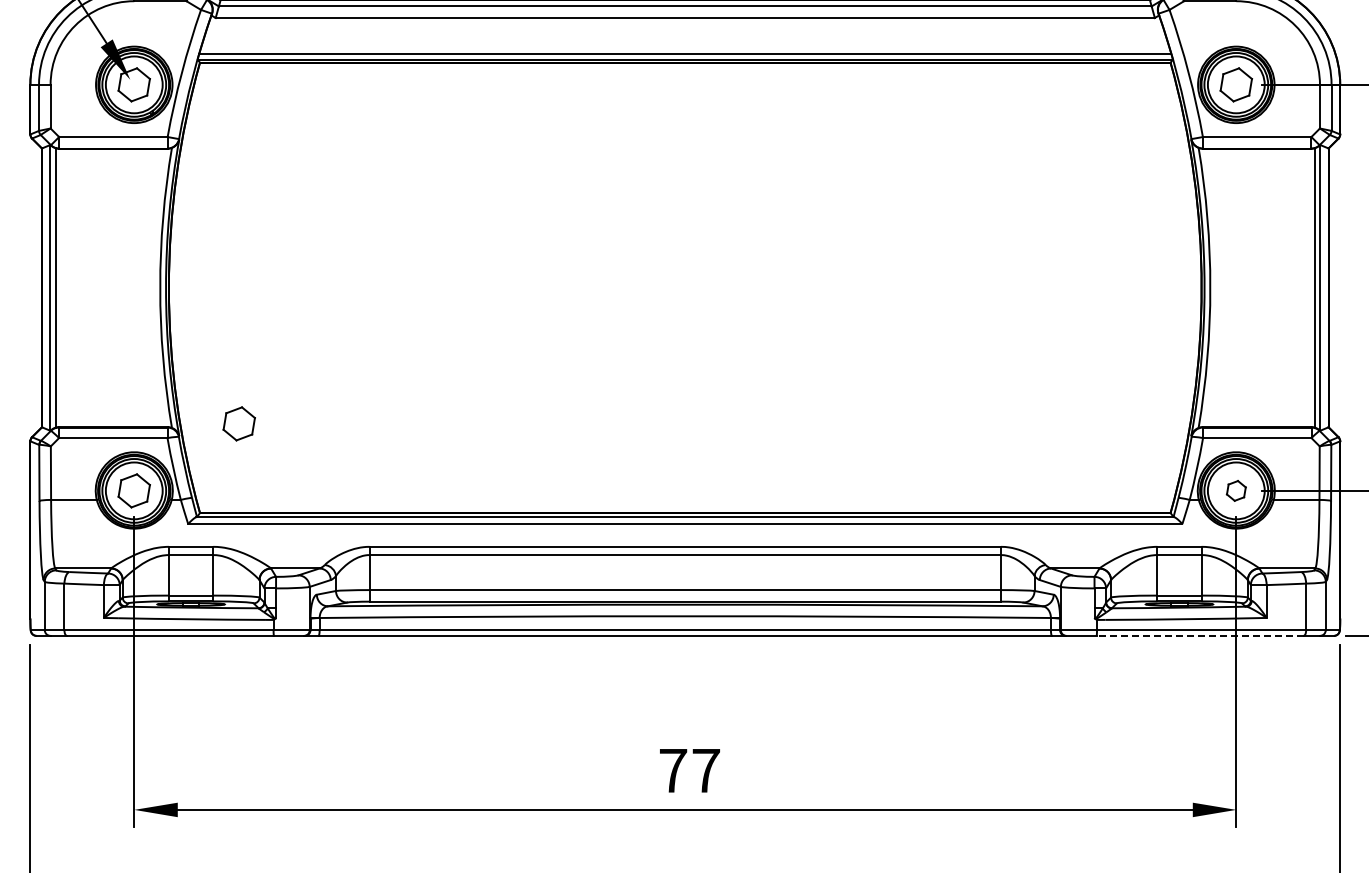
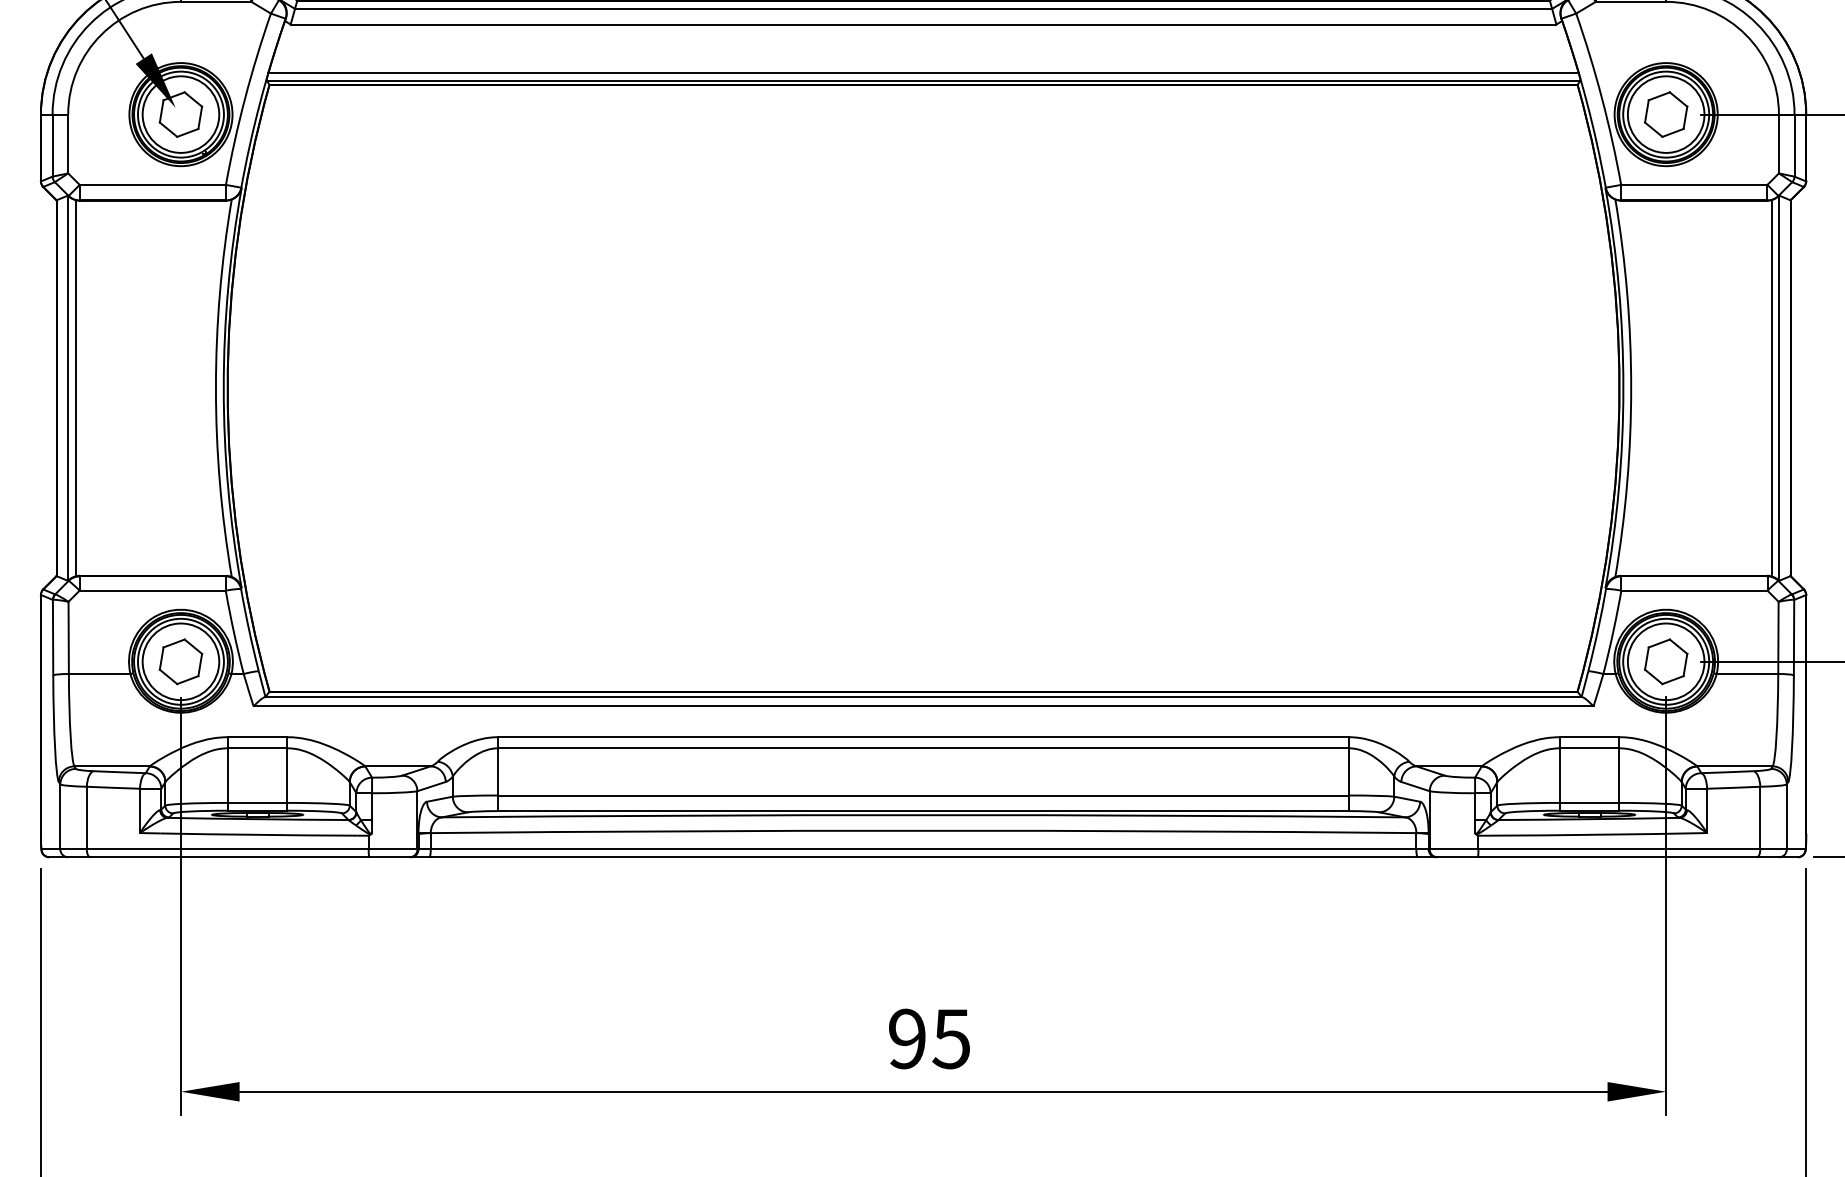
part: (238, 423) -> (321, 570), removed
part: (1236, 490) -> (1666, 661), size x1.67
line: (1200, 635) -> (1617, 856), dashed -> solid
text: (689, 770) -> (929, 1038), 77 -> 95

